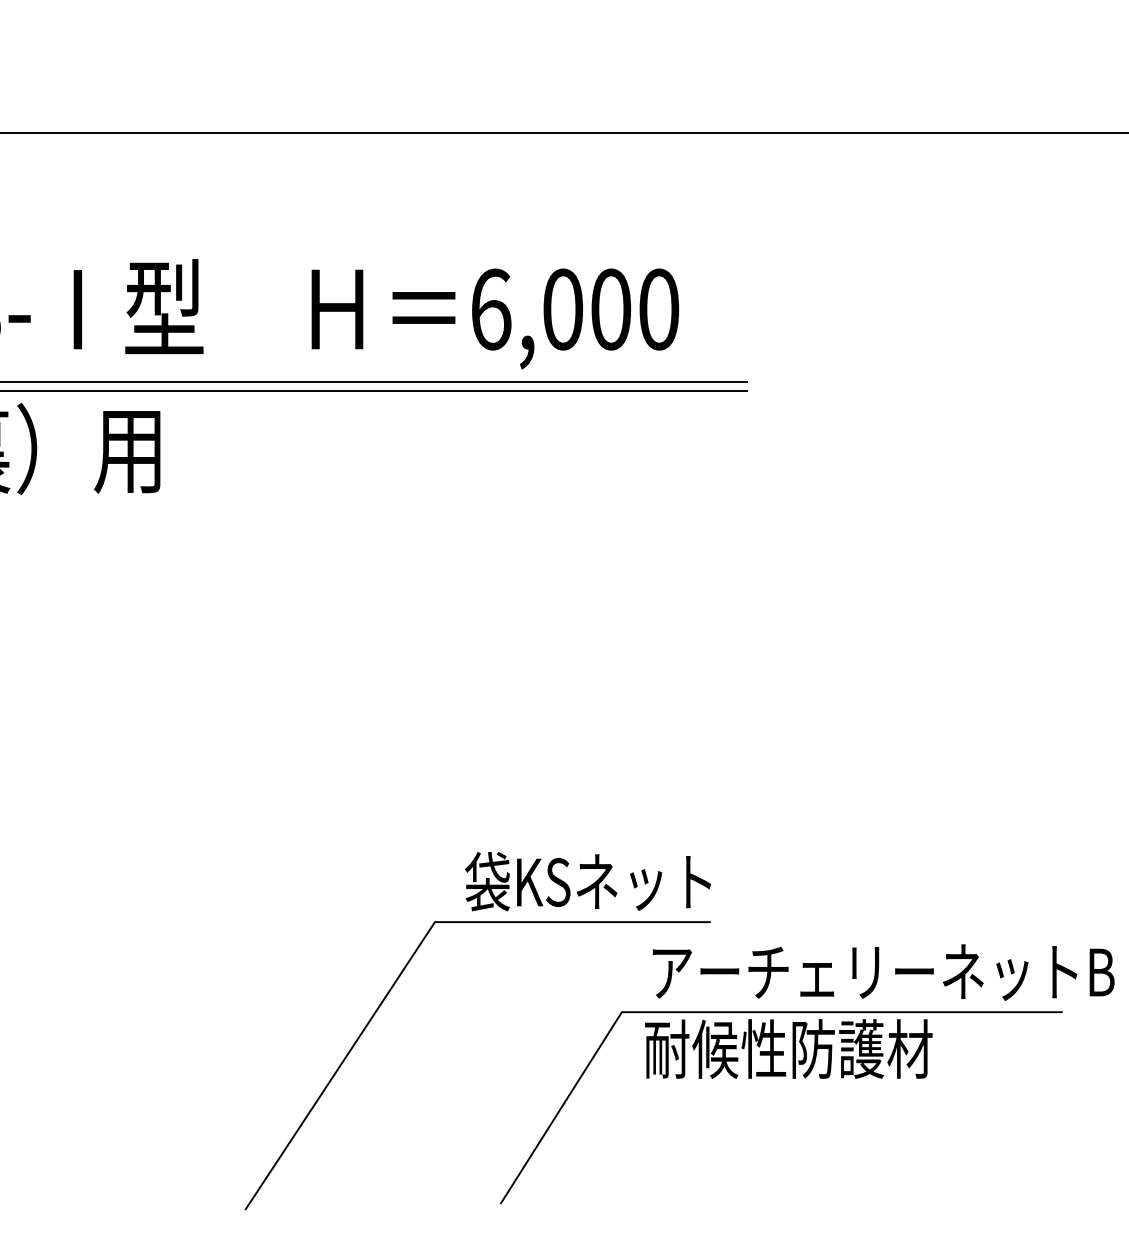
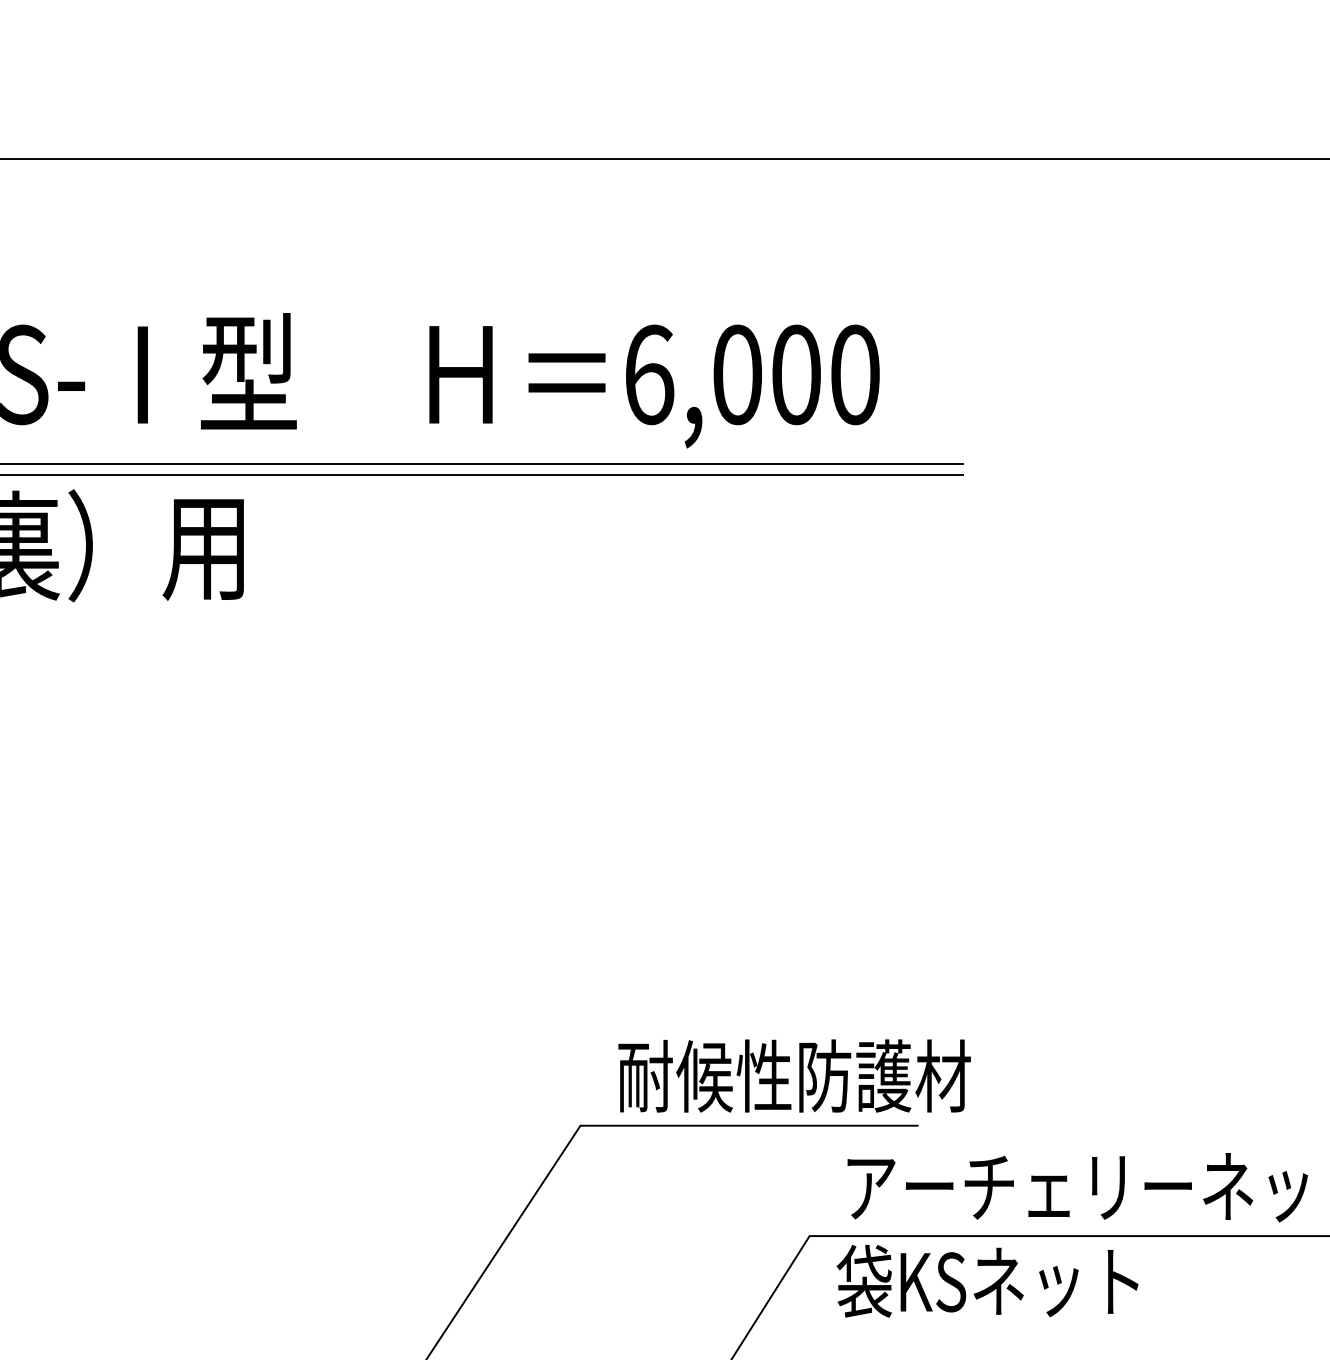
text: (608, 881) -> (793, 1075), 袋KSネット -> 耐候性防護材
text: (788, 1048) -> (1013, 1280), 耐候性防護材 -> 袋KSネット

